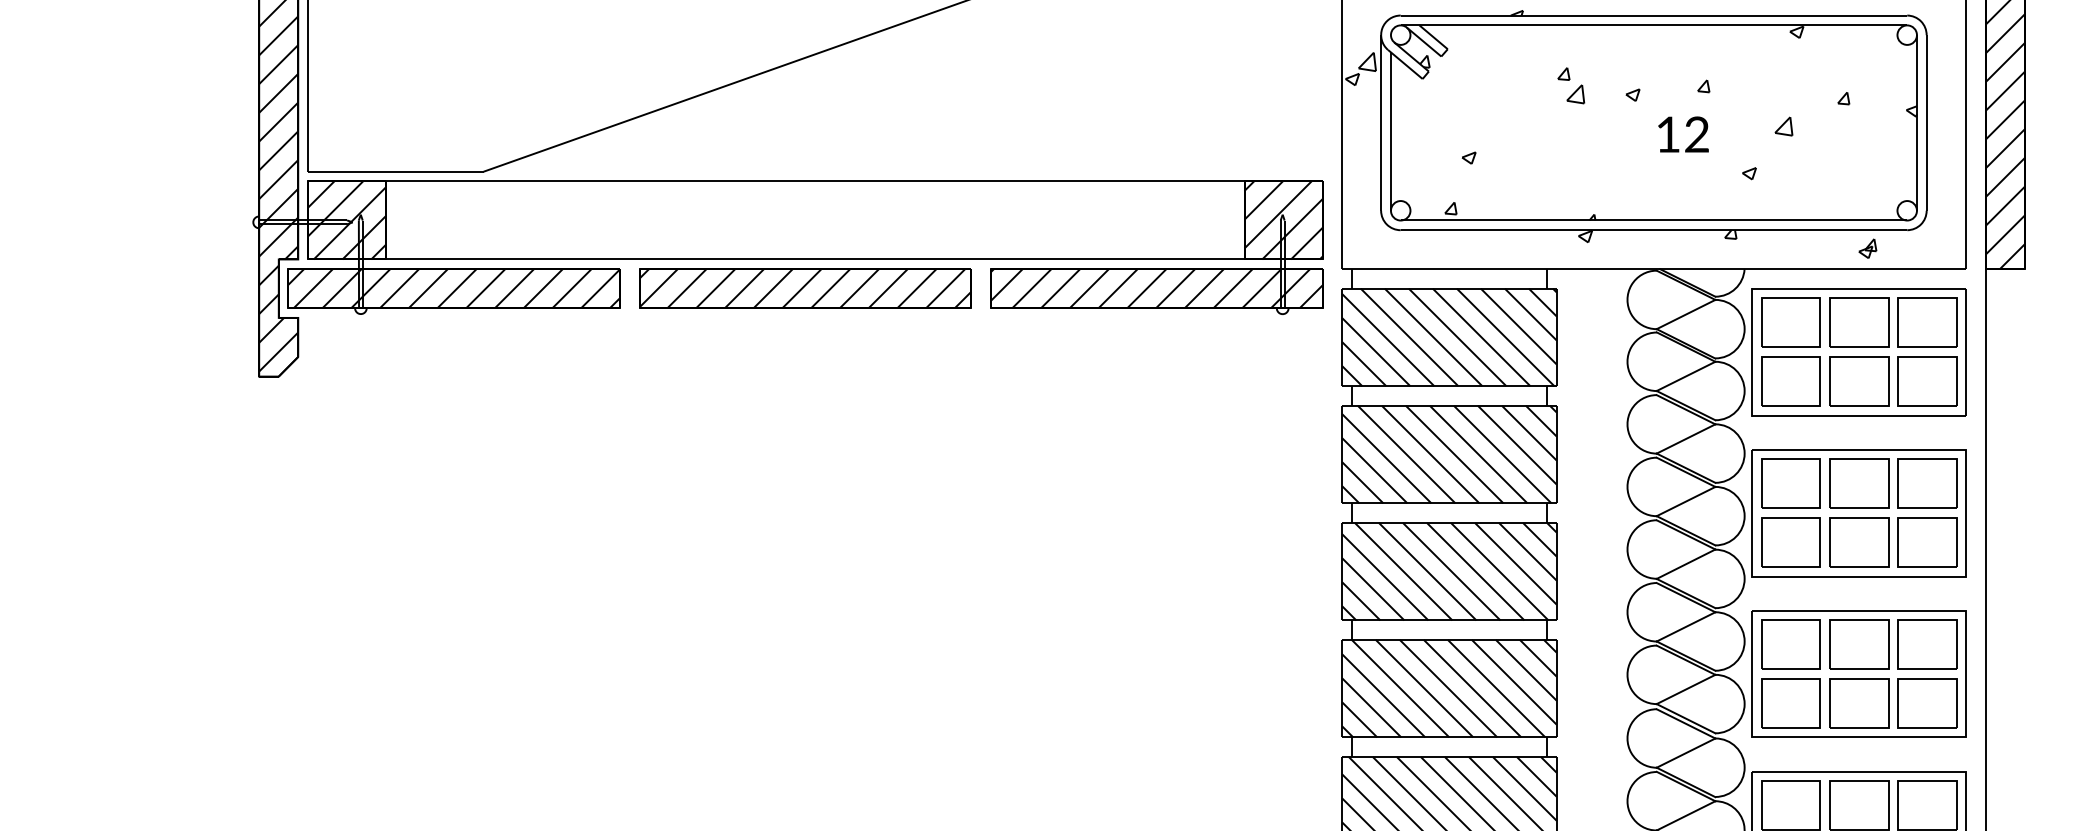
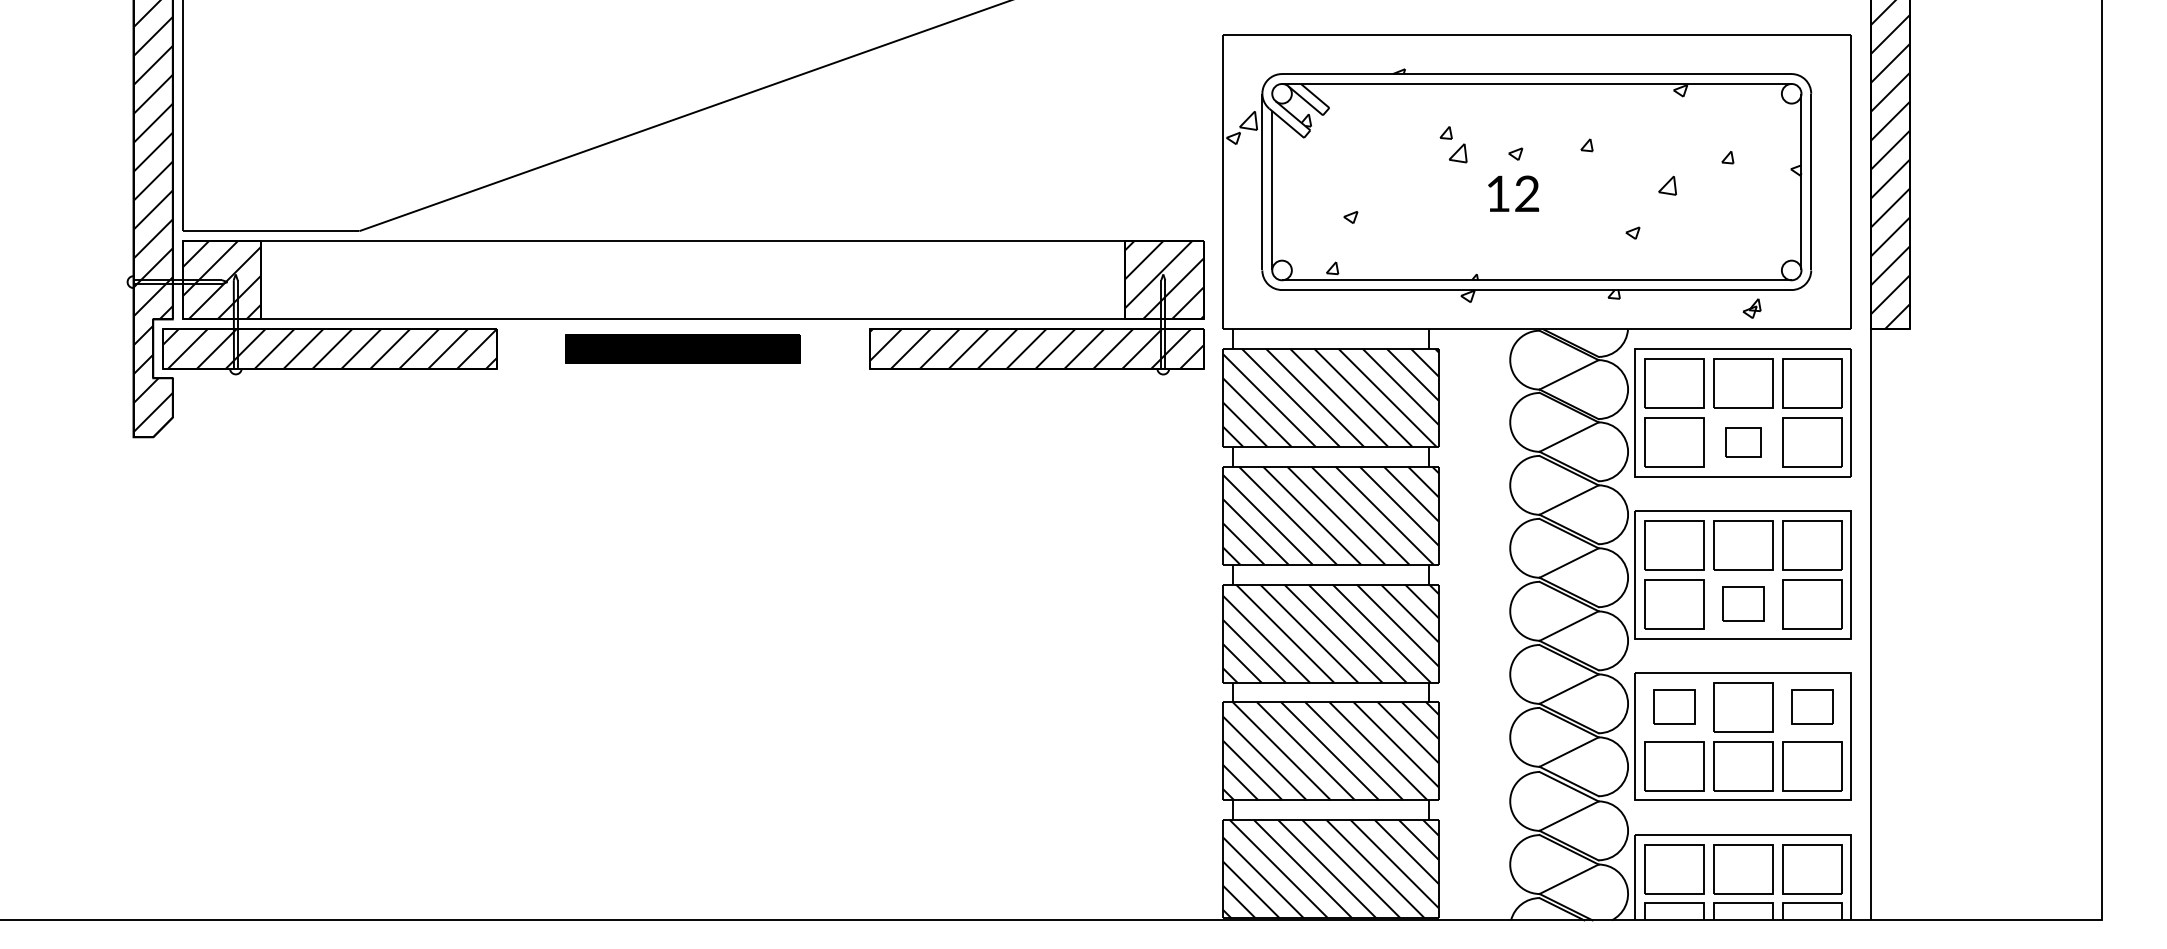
text: (1683, 134) -> (1513, 193), moved
part: (804, 288) -> (682, 348), size x0.7
part: (1859, 381) -> (1743, 442), size x0.6
part: (1859, 542) -> (1743, 604), size x0.7
part: (1790, 645) -> (1674, 707), size x0.7
part: (1927, 645) -> (1812, 707), size x0.7

